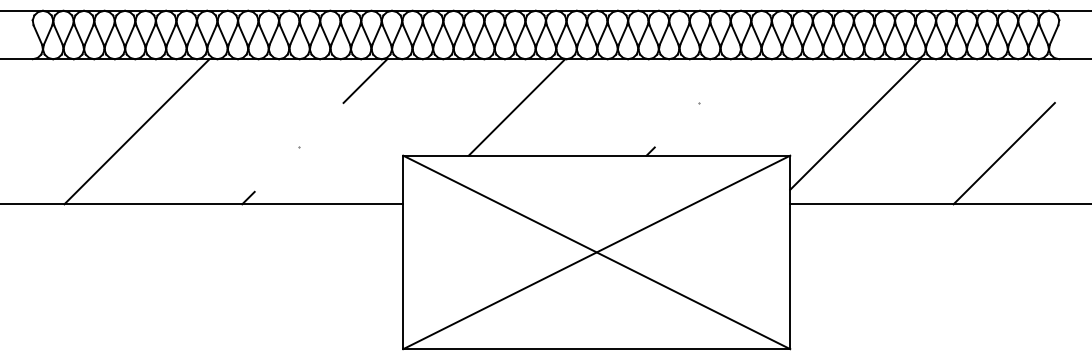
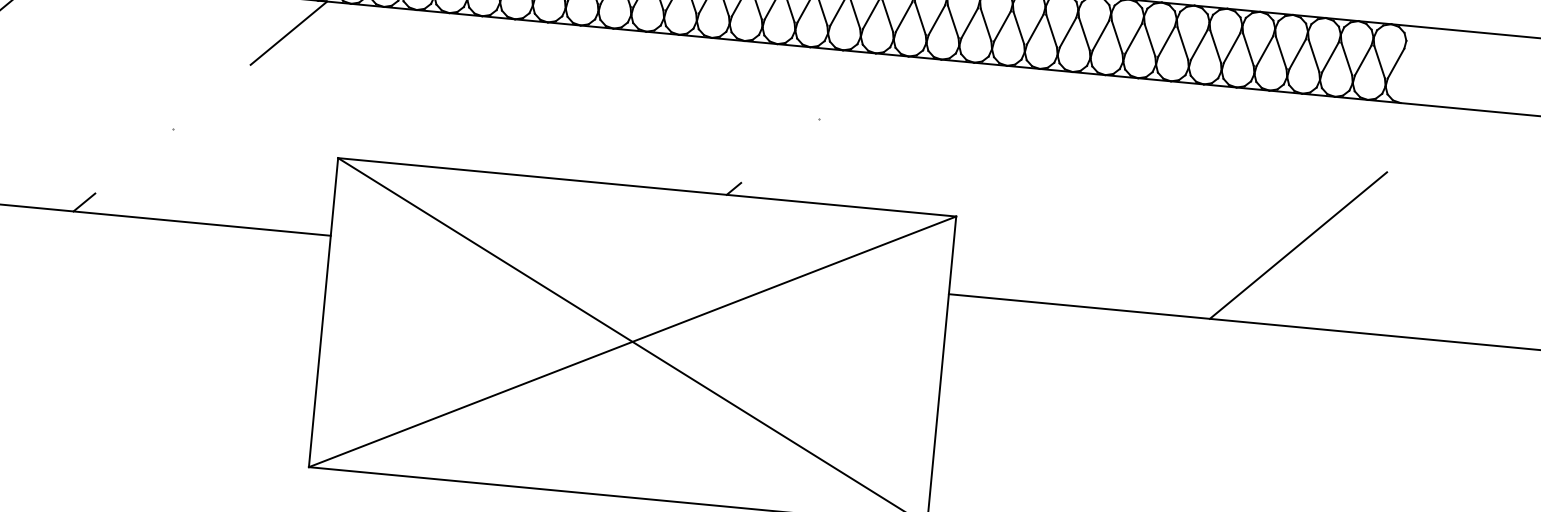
line: (516, 107) -> (526, 98), removed
line: (855, 124) -> (1065, 176), removed

